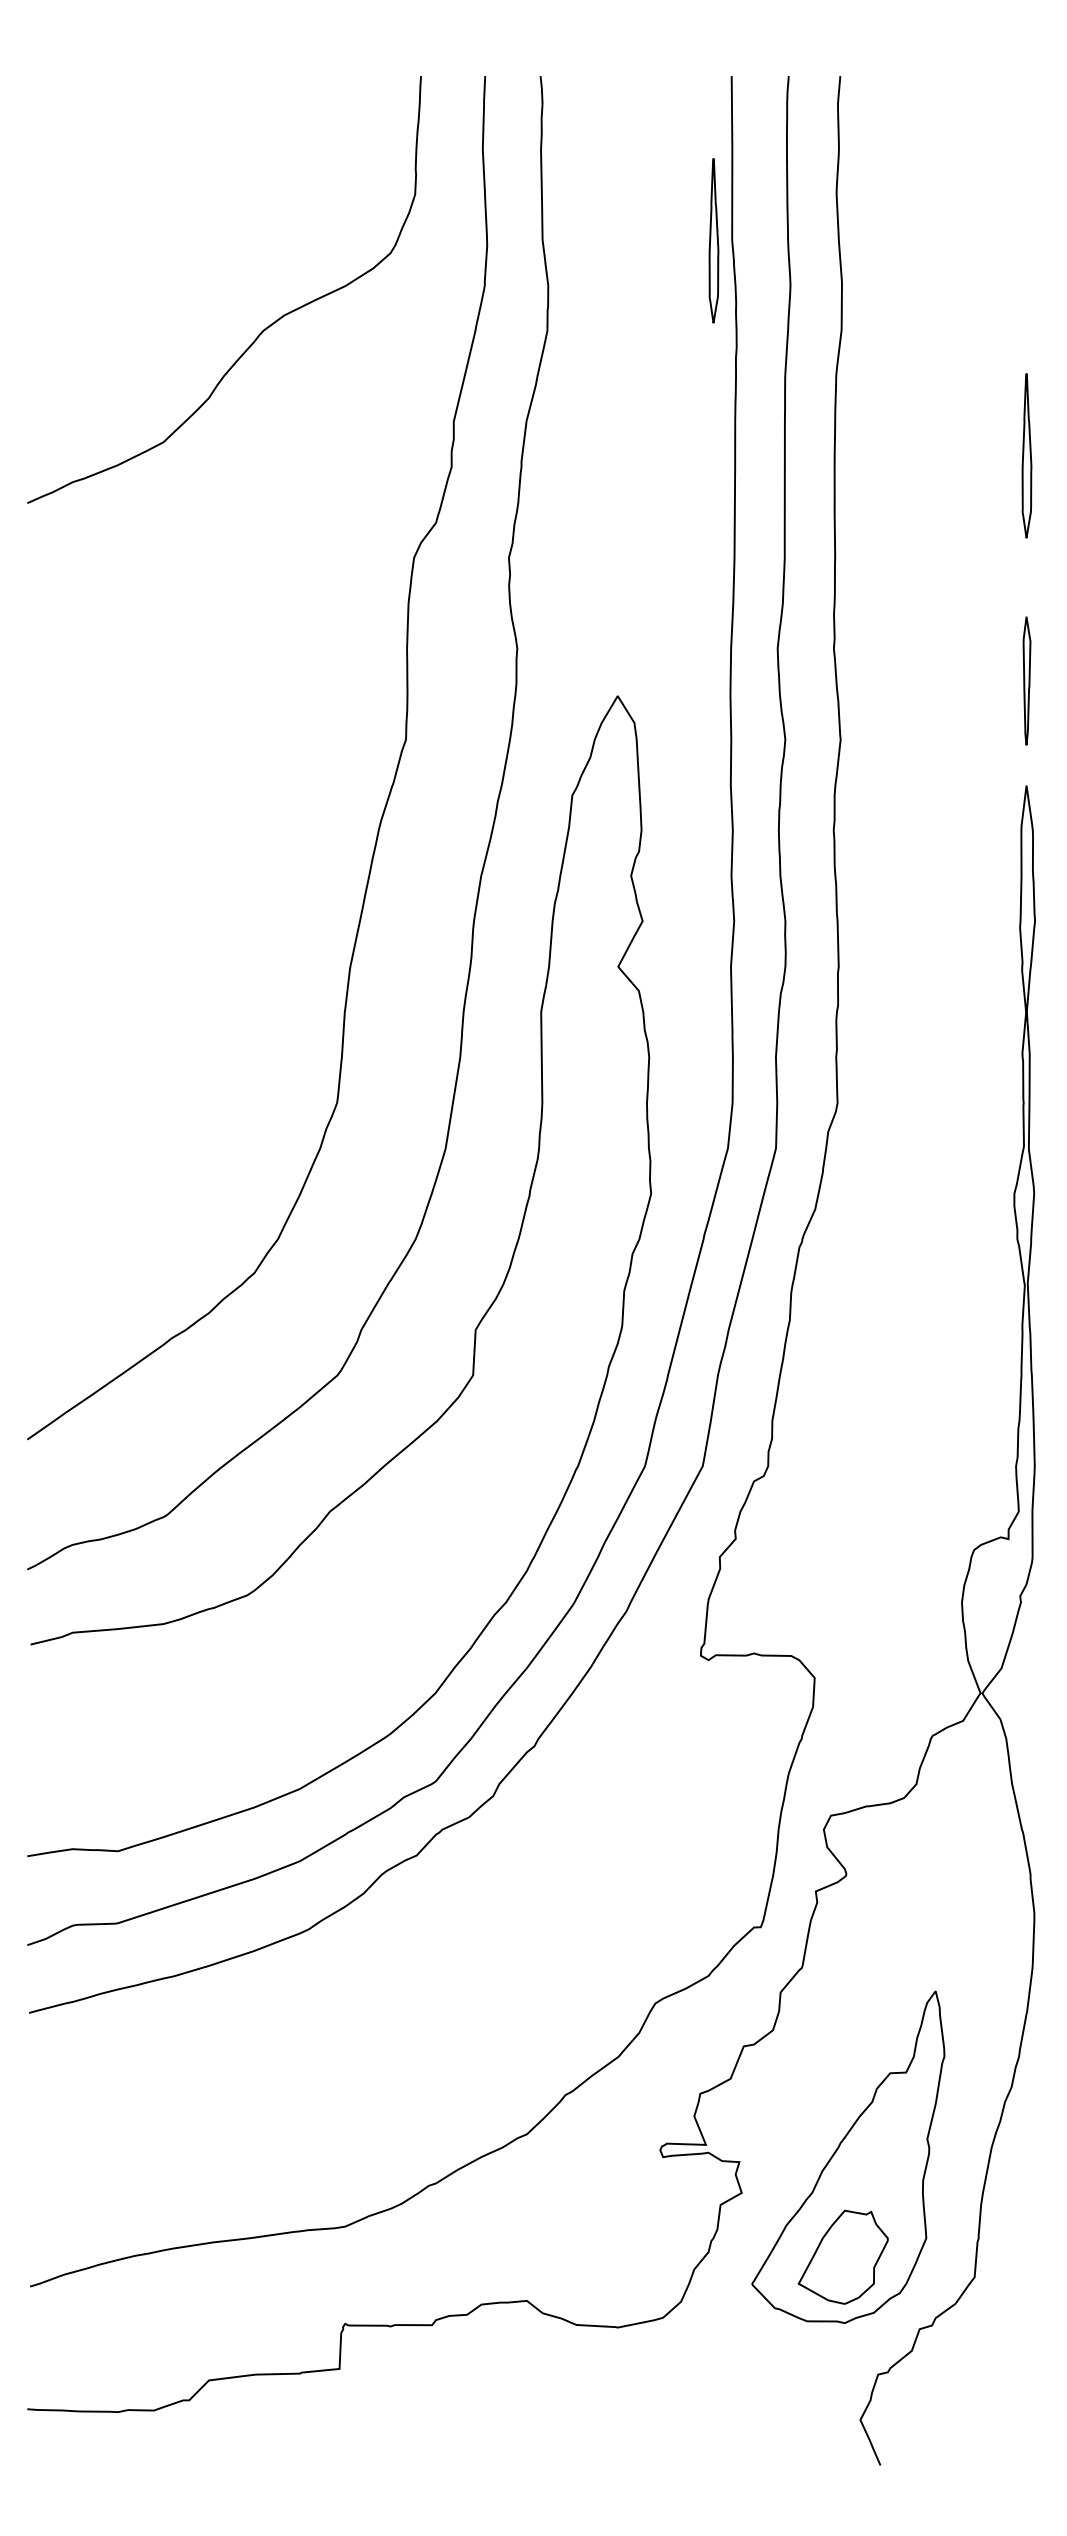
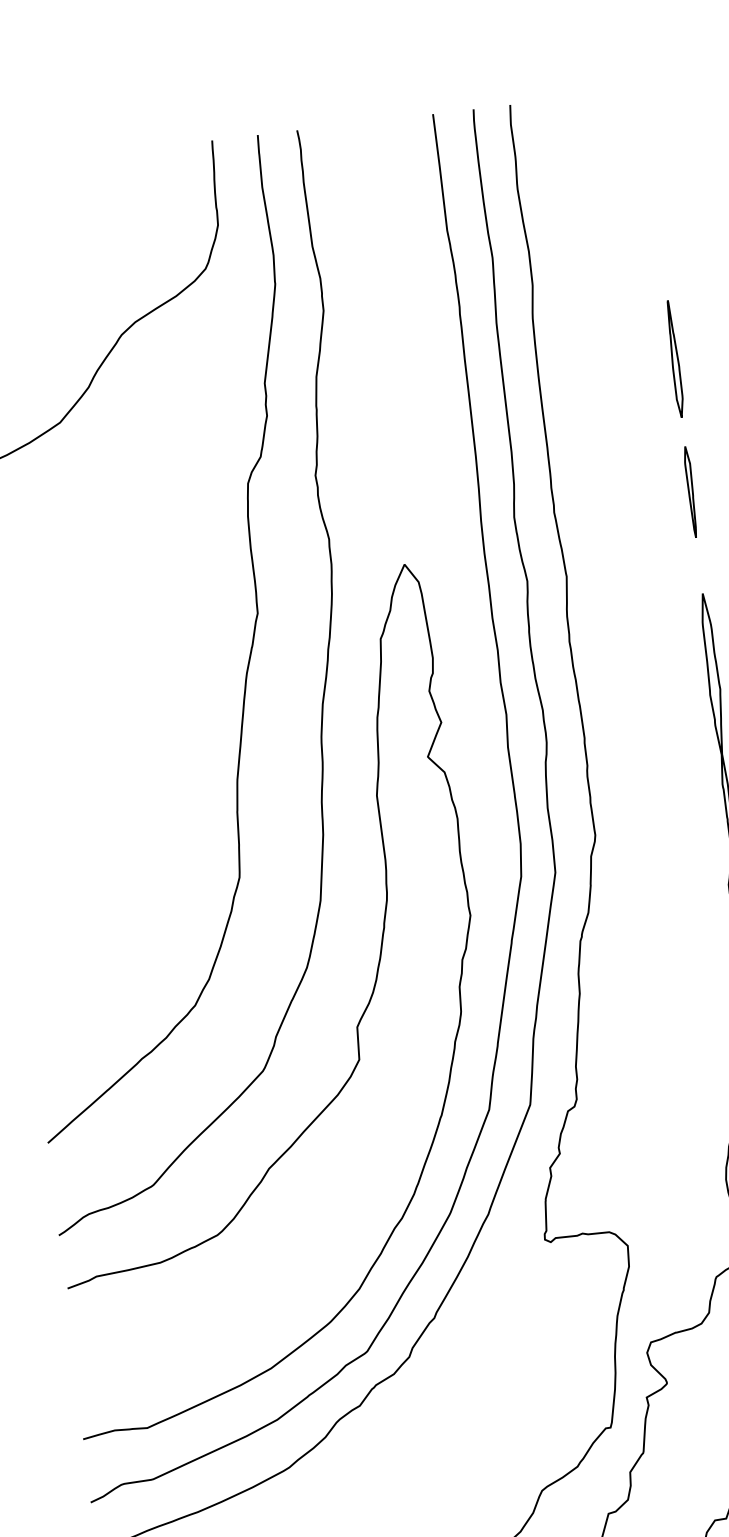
part: (713, 240) -> (434, 232), removed
part: (1026, 680) -> (690, 491), moved

